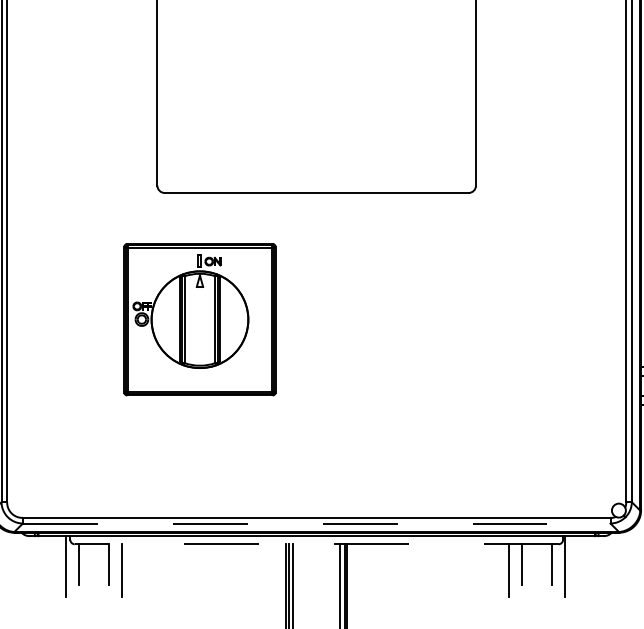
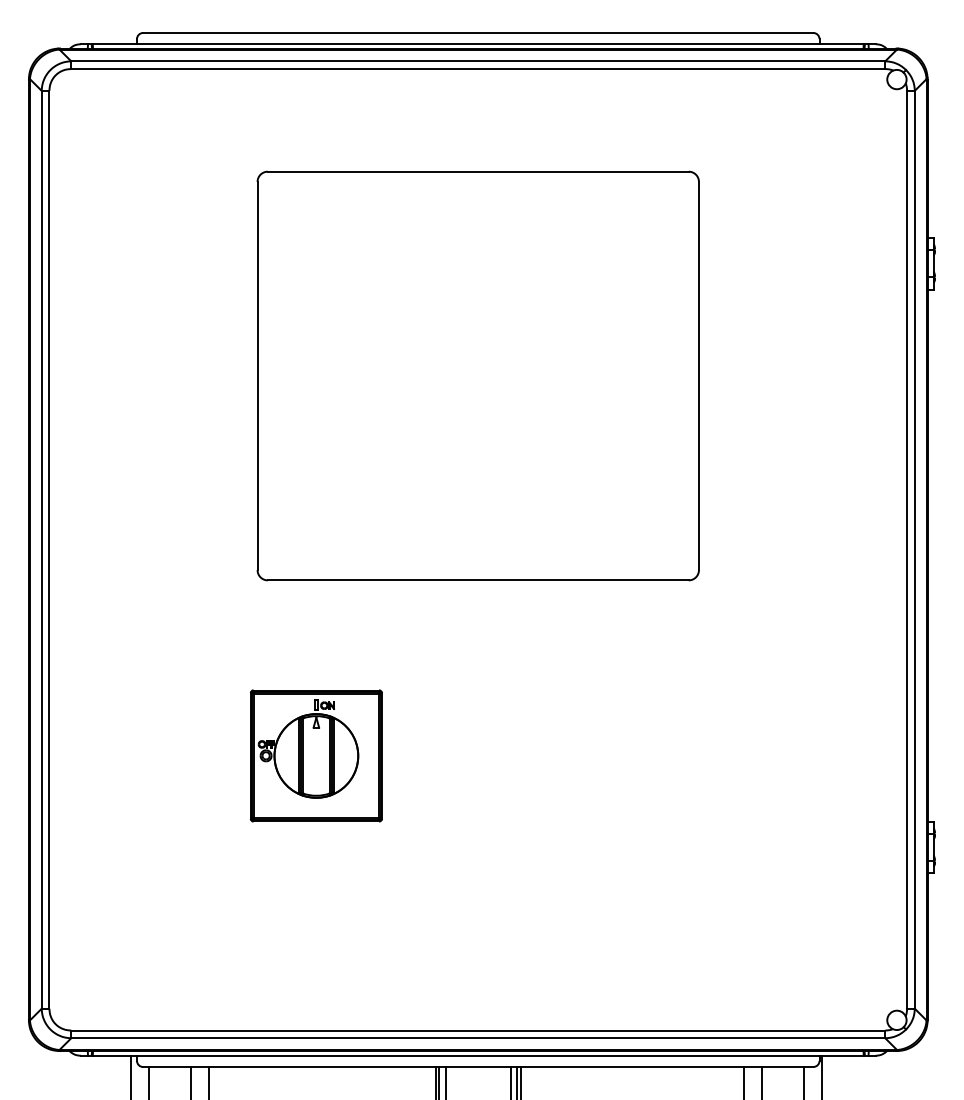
part: (199, 319) -> (315, 755), size x0.62
line: (316, 523) -> (478, 1038), dashed -> solid
line: (316, 543) -> (477, 1066), dashed -> solid

